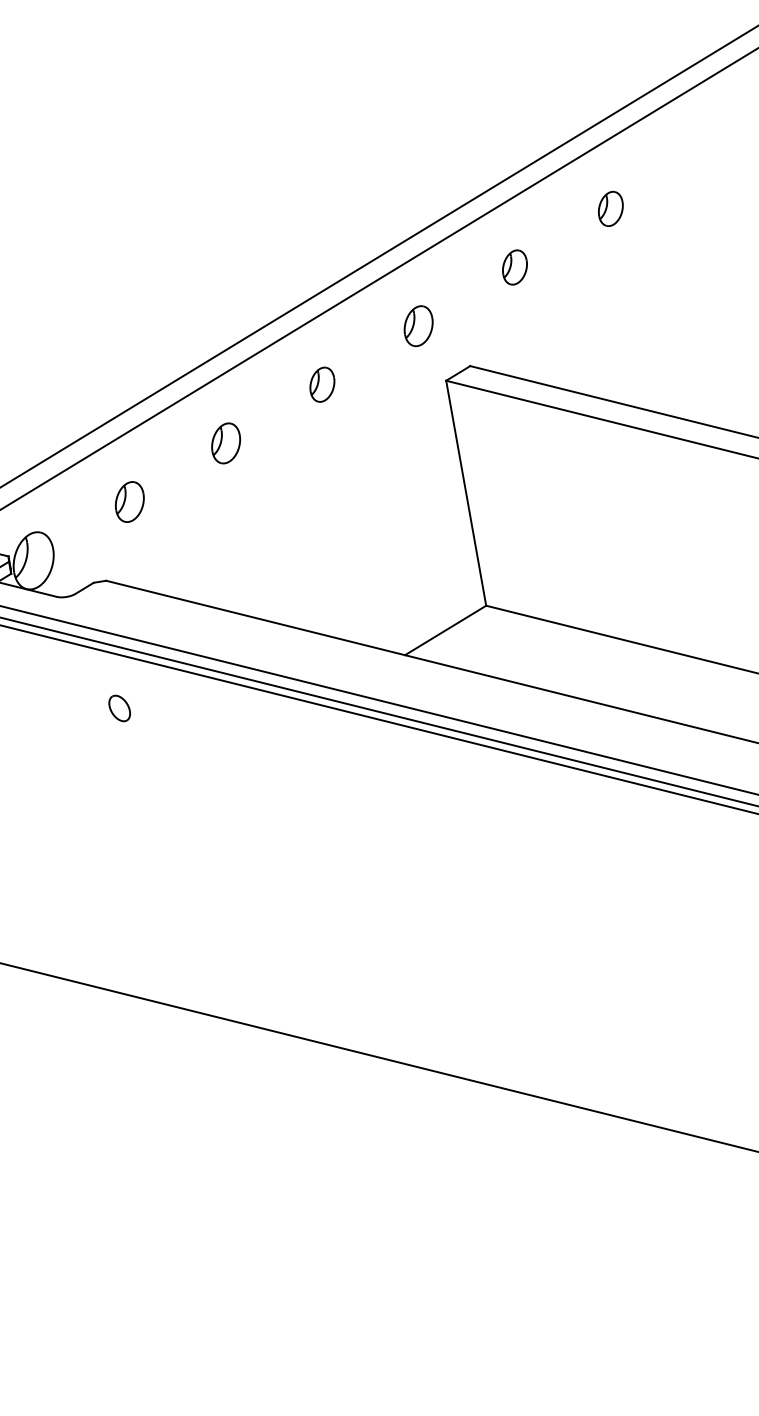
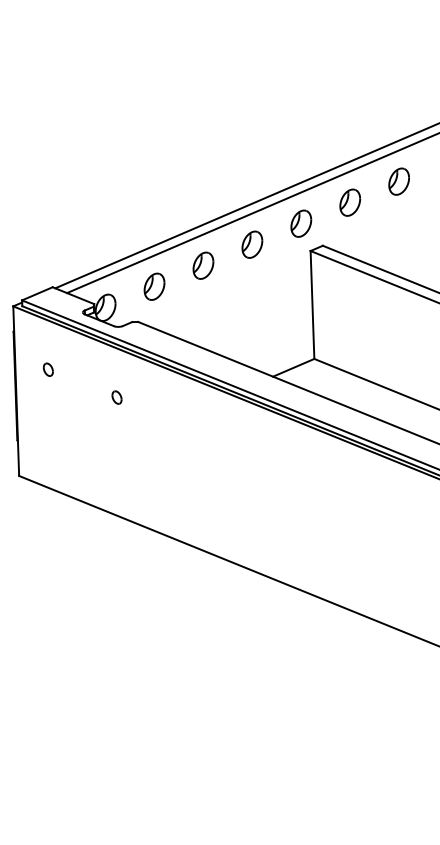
part: (609, 208) -> (398, 181), size x1.67
part: (515, 267) -> (350, 202), size x1.67
part: (418, 325) -> (301, 223), size x1.43
part: (322, 384) -> (252, 244), size x1.67
part: (226, 443) -> (203, 265), size x1.43
part: (129, 501) -> (154, 286), size x1.43
part: (118, 708) -> (116, 397), moved

